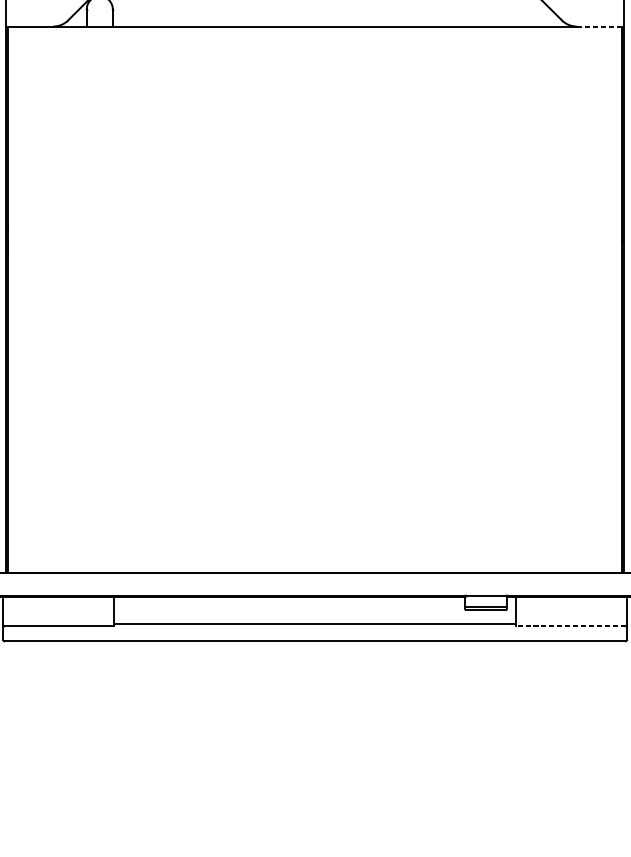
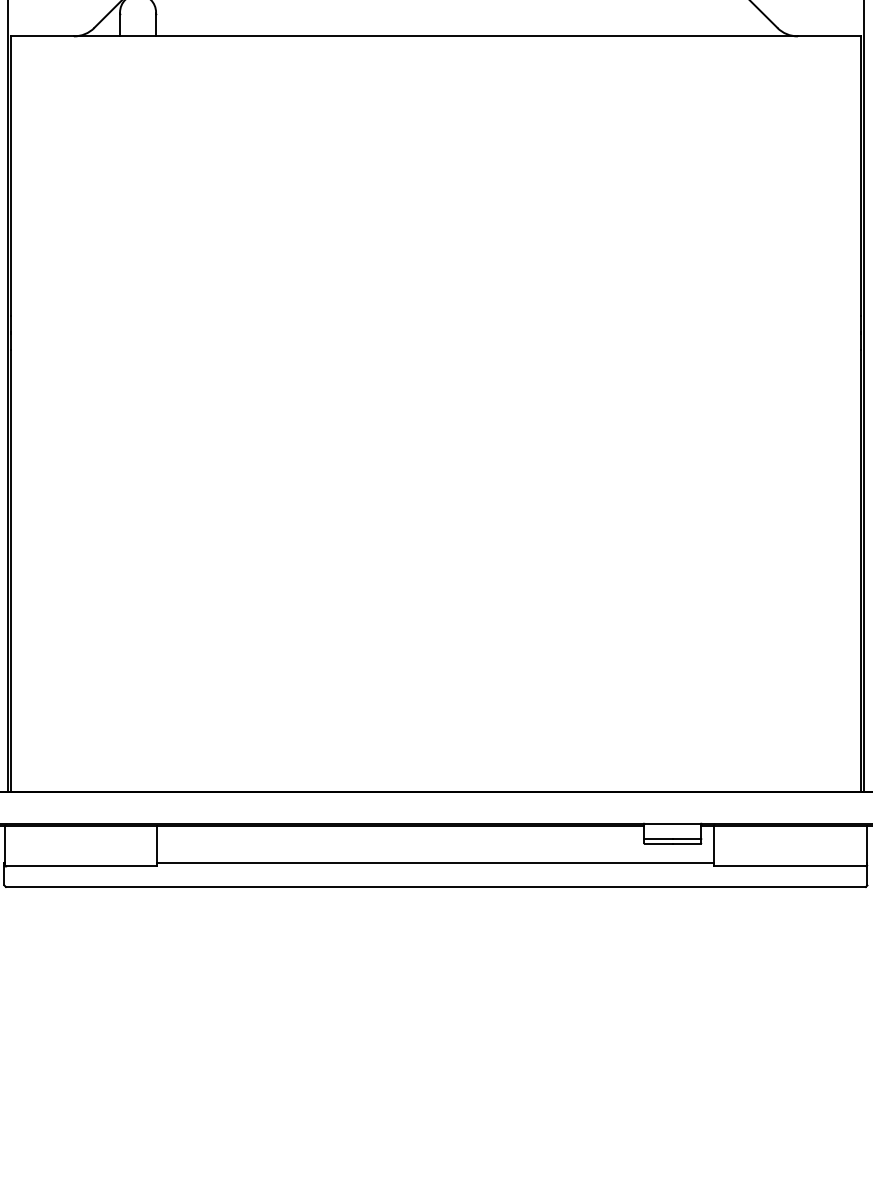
line: (598, 26) -> (828, 36), dashed -> solid
line: (571, 626) -> (790, 866), dashed -> solid

